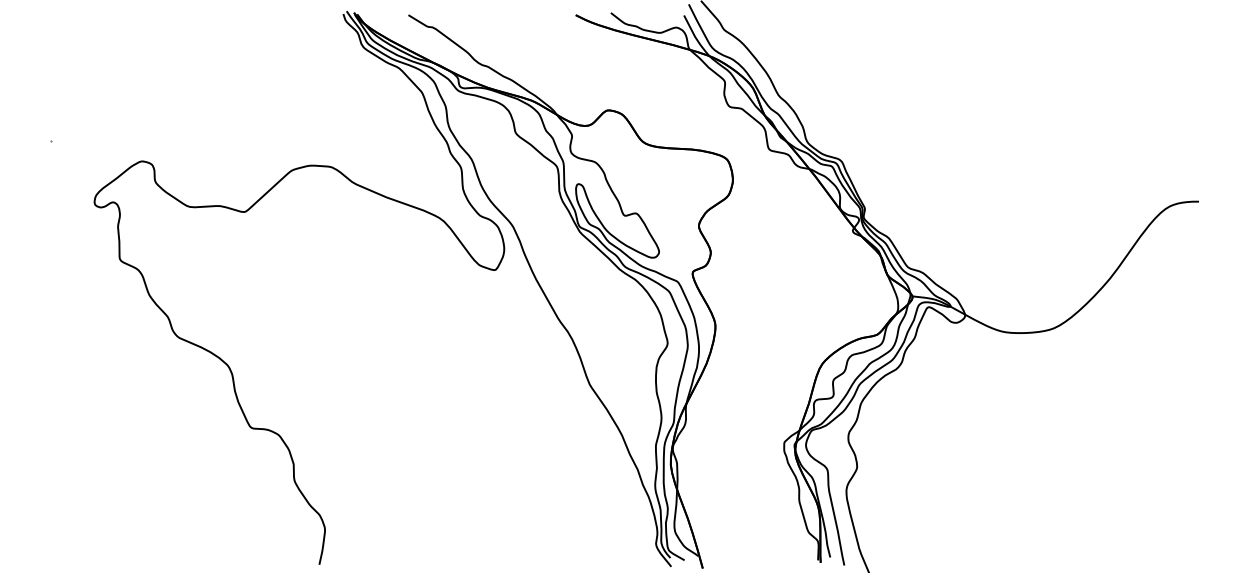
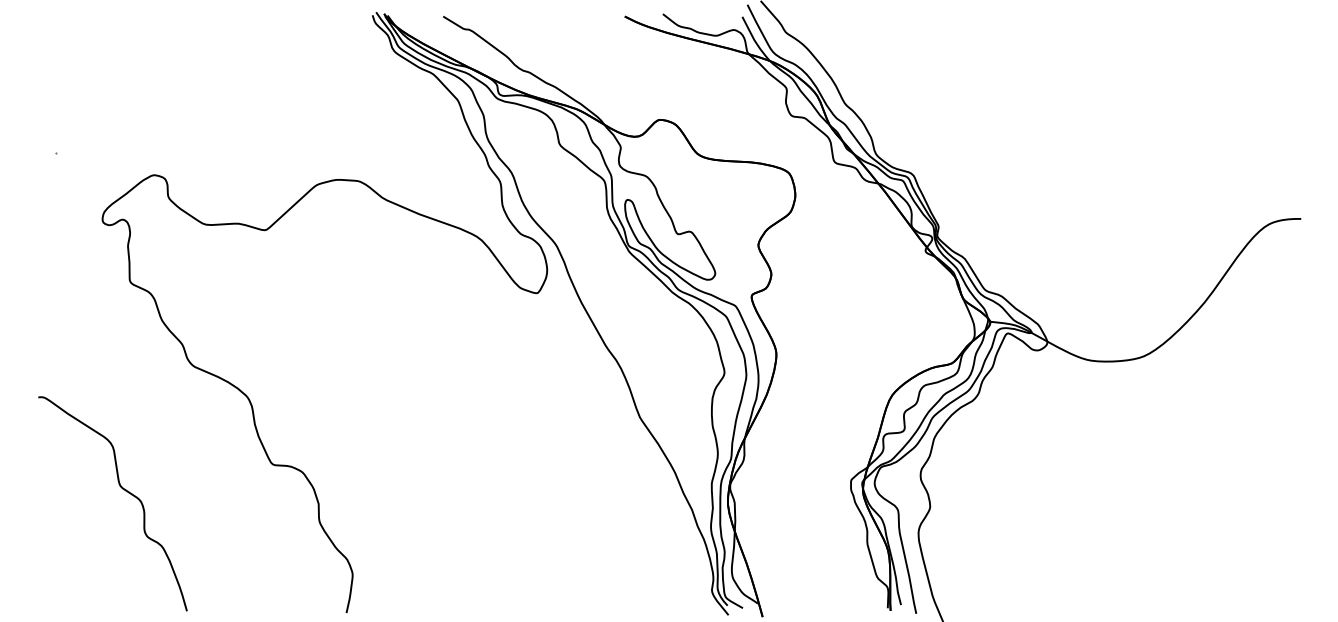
curve: (112, 450) -> (122, 489), added

